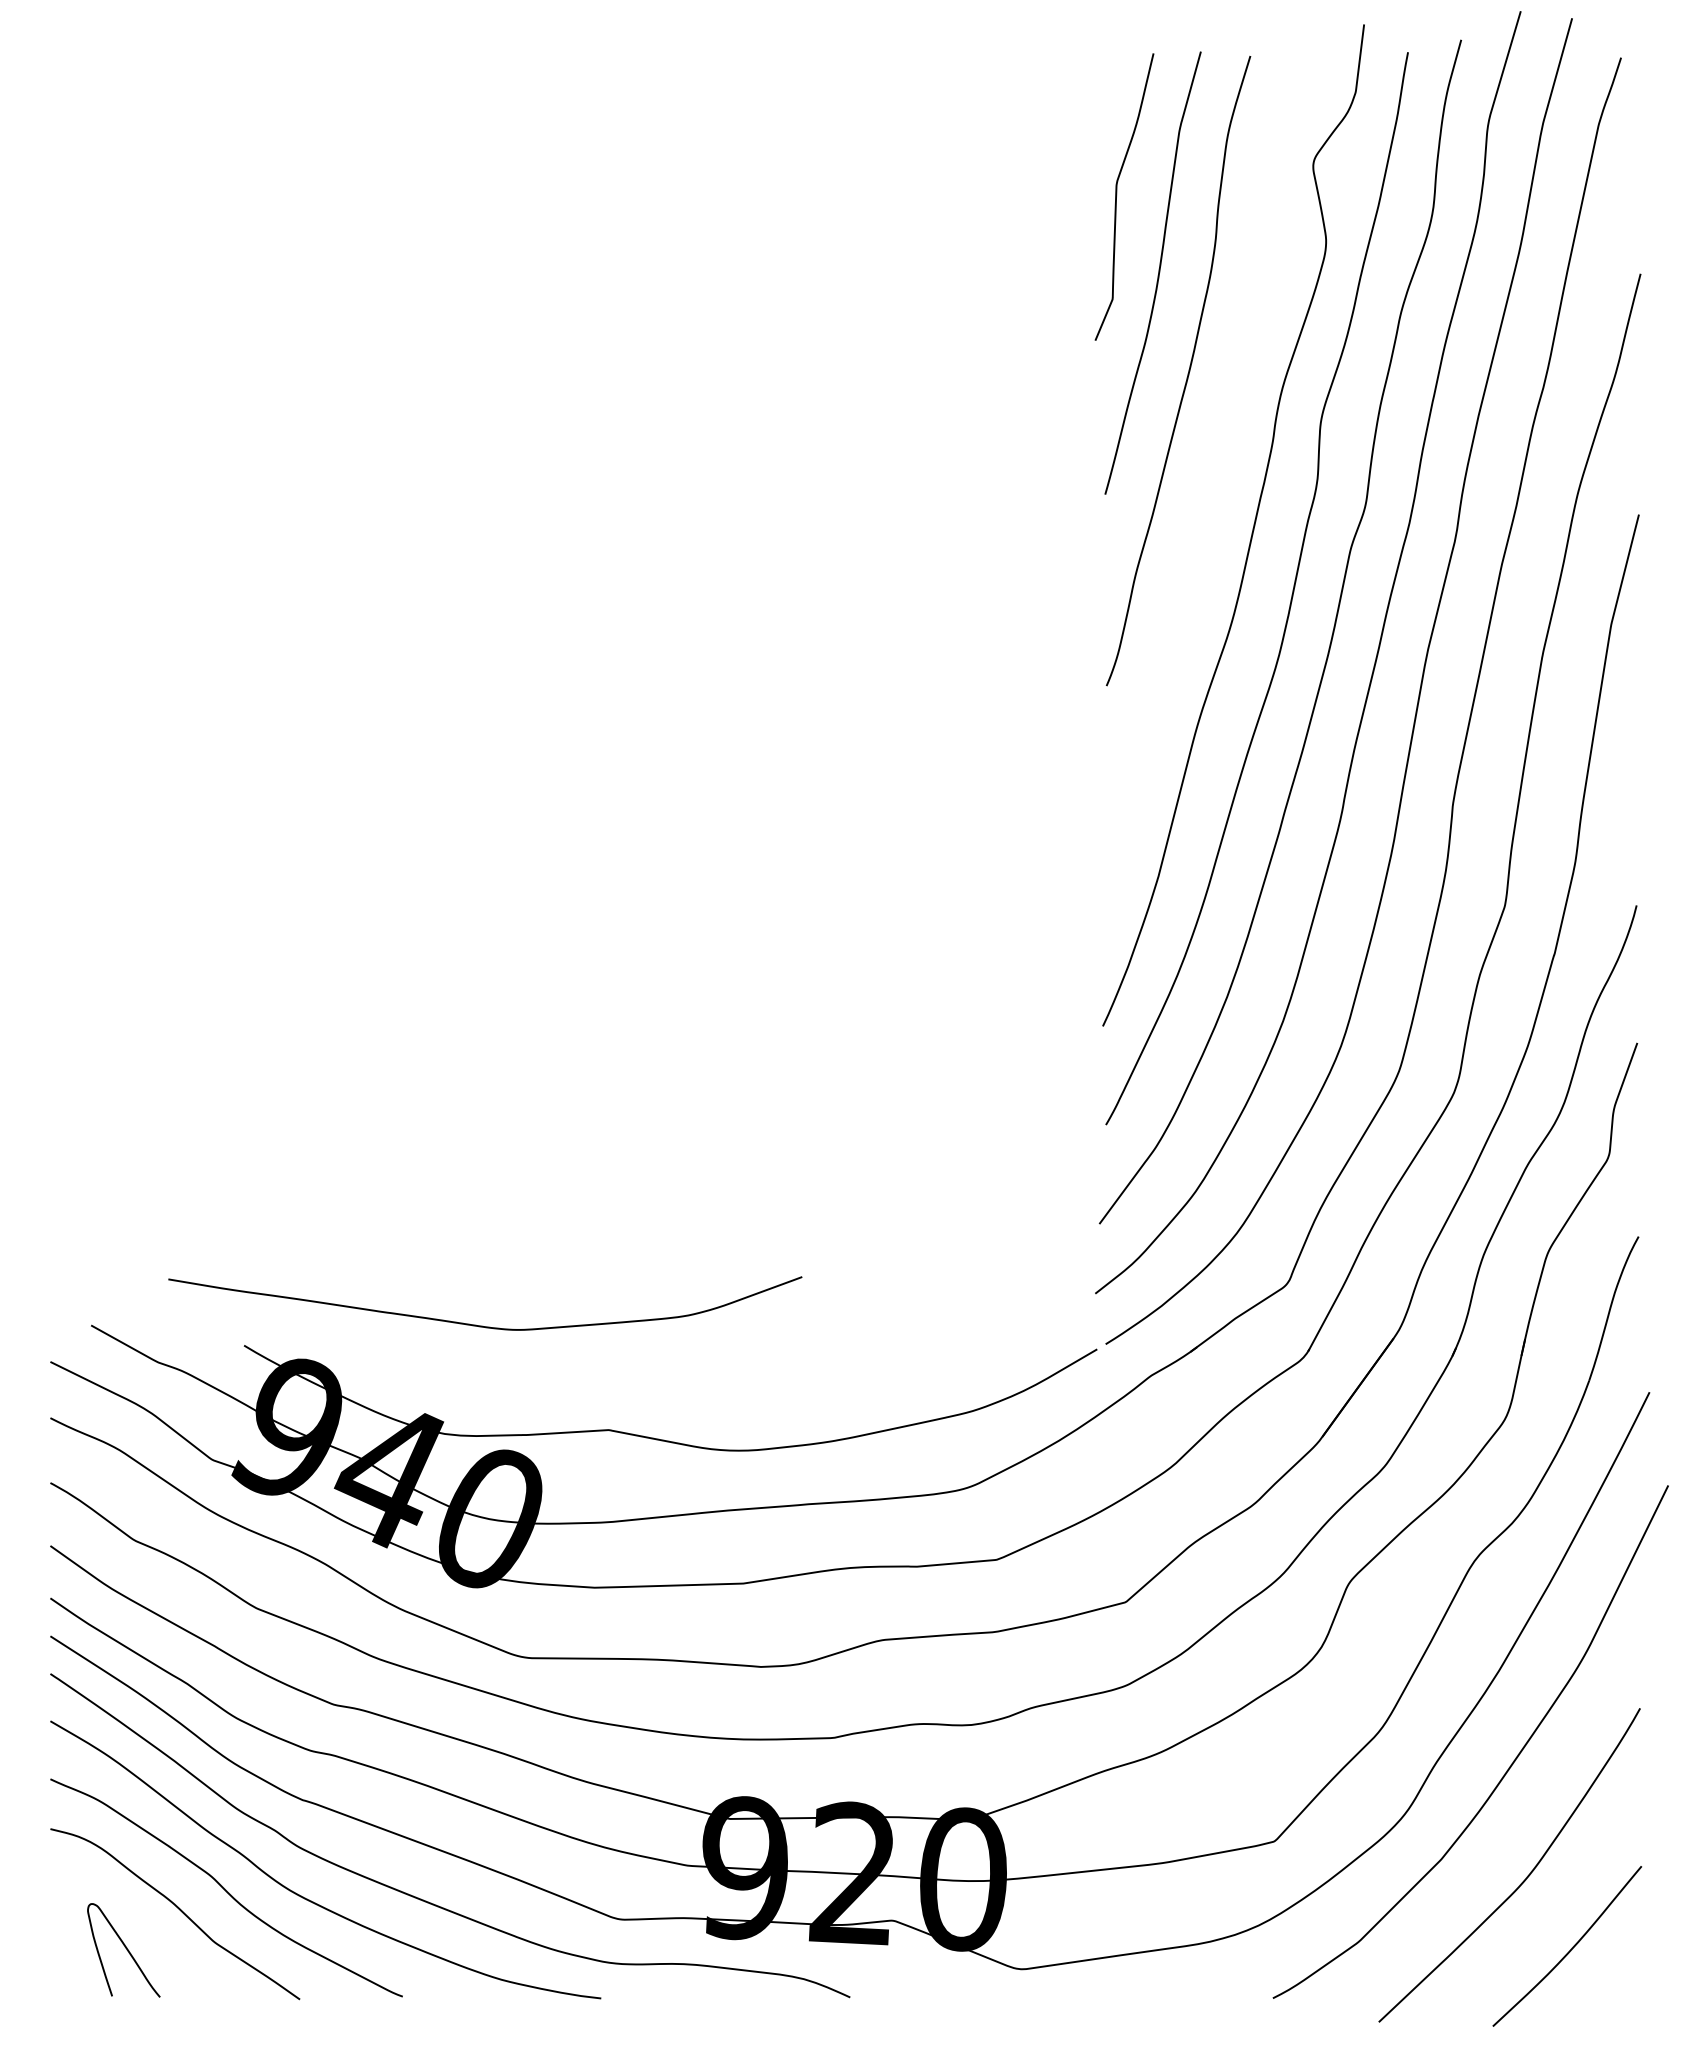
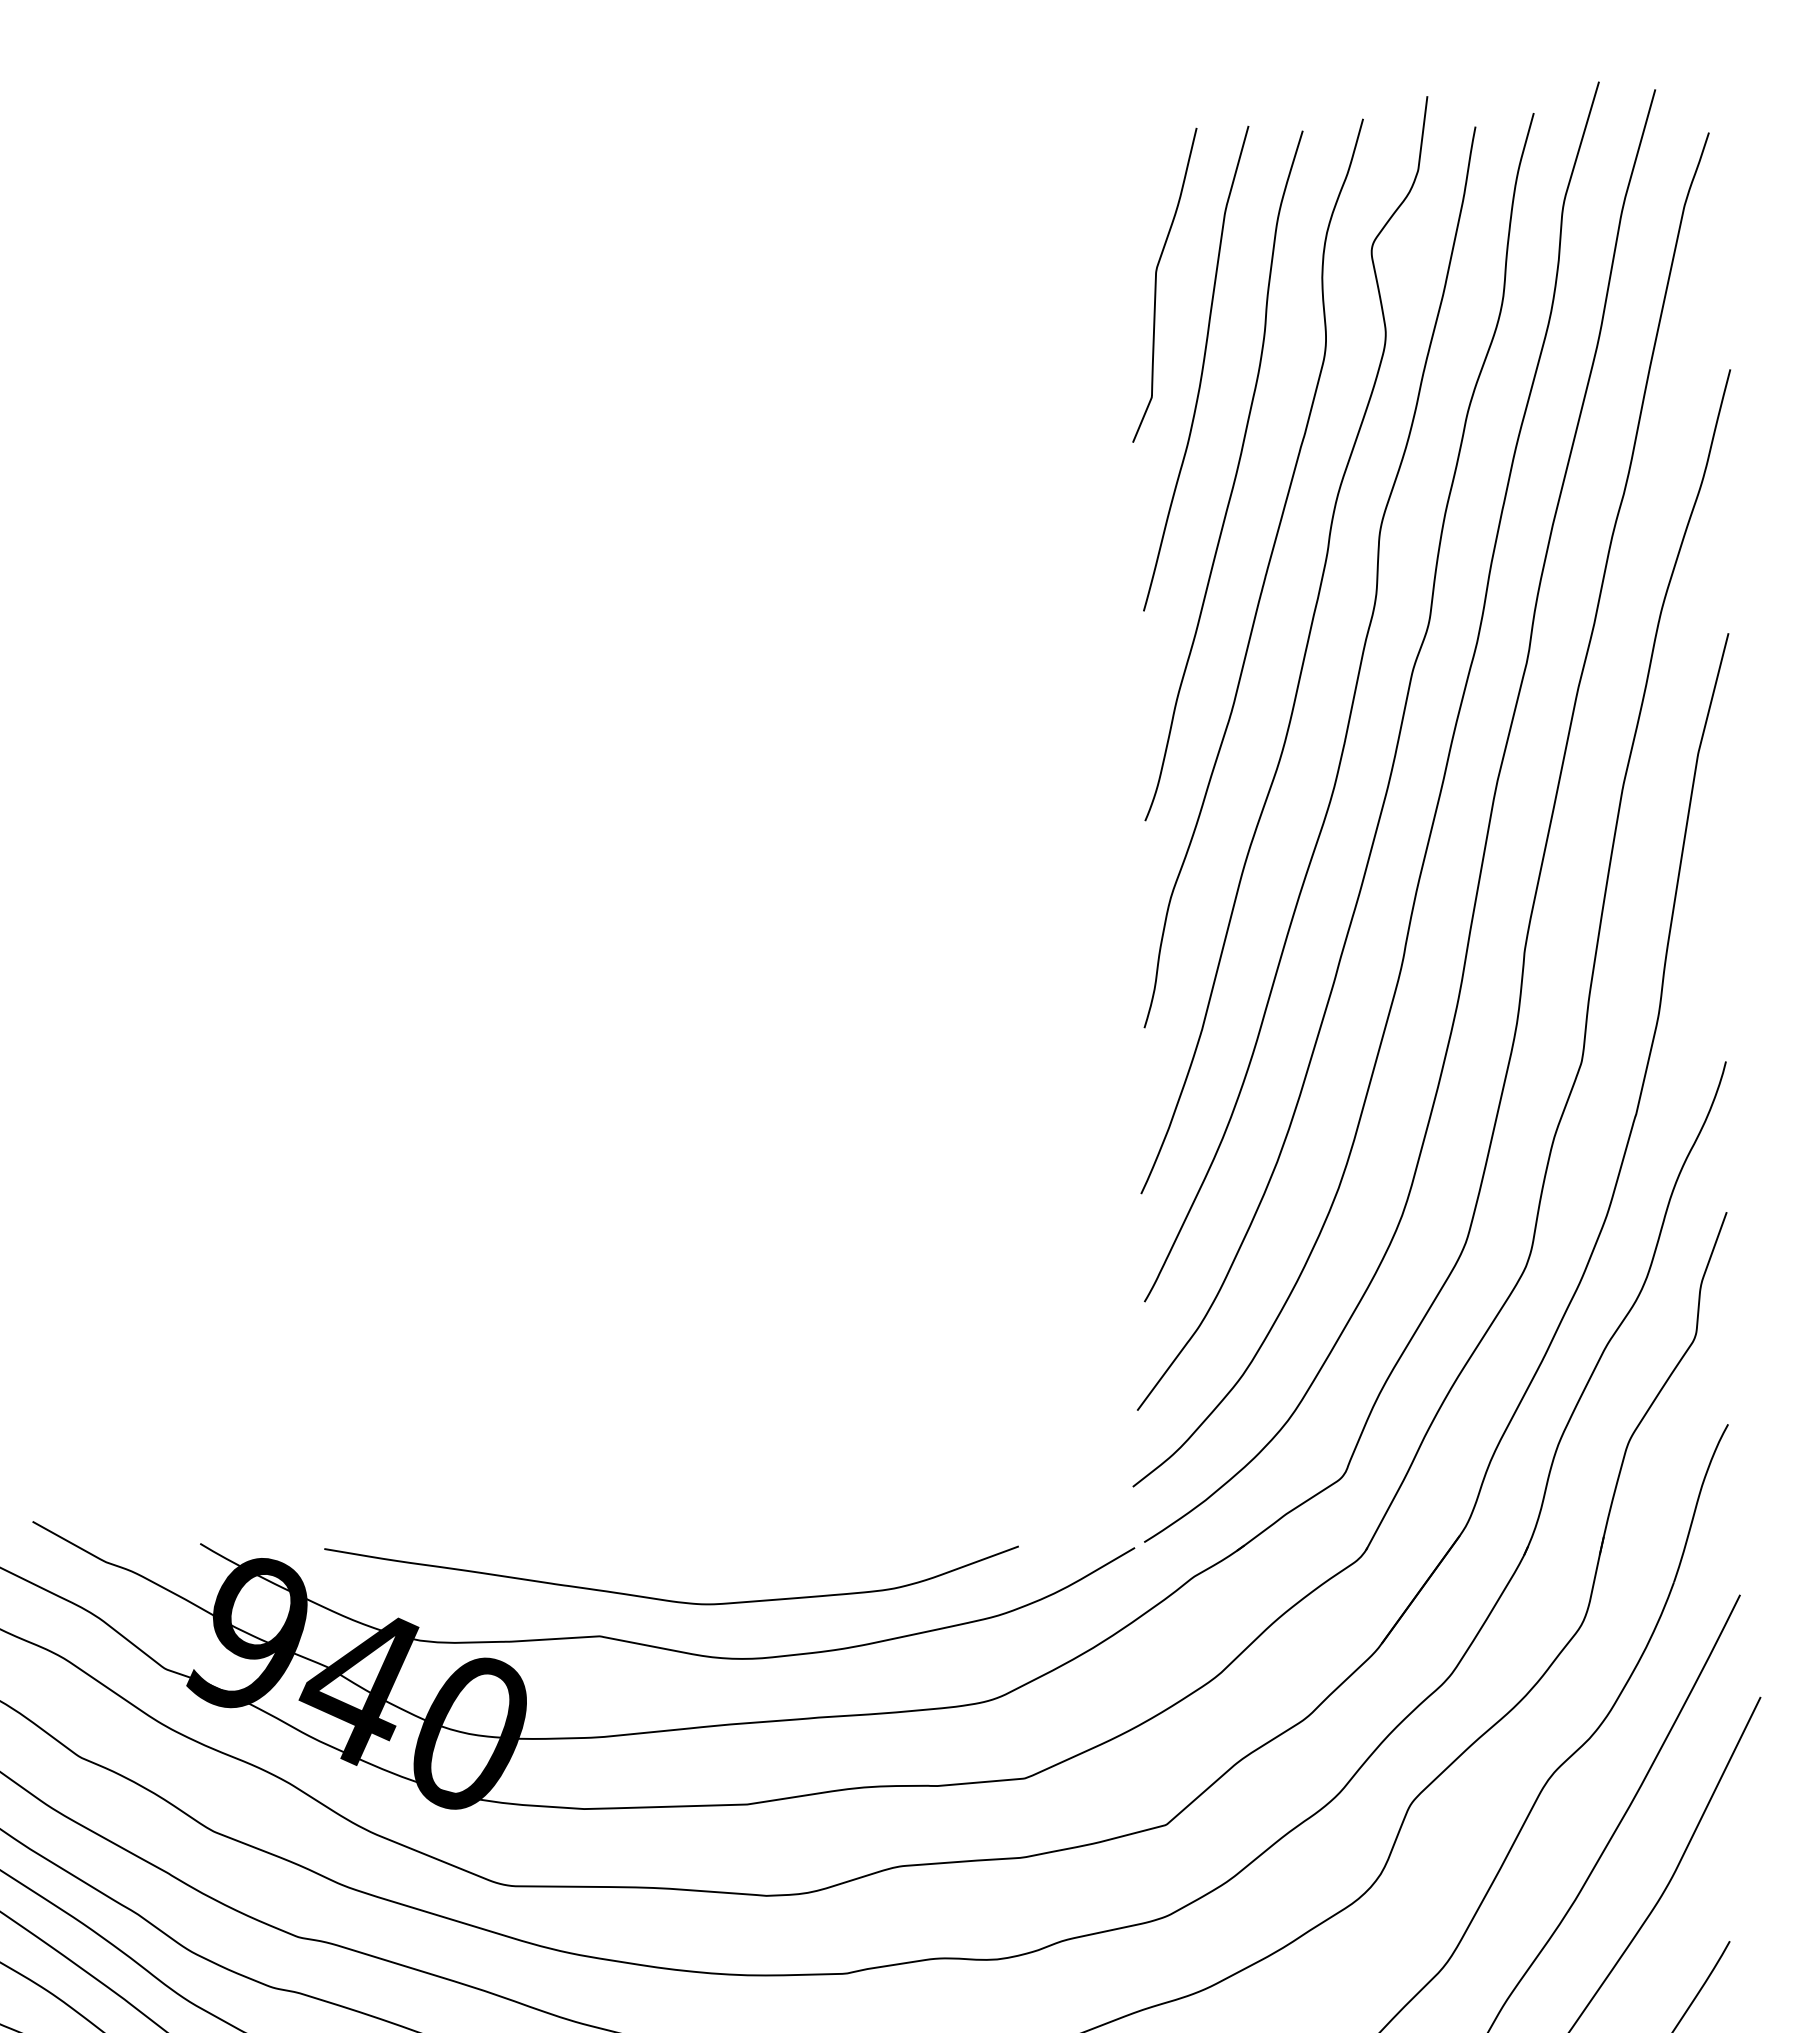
curve: (1215, 461) -> (1264, 575), added
curve: (482, 1325) -> (668, 1599), moved

